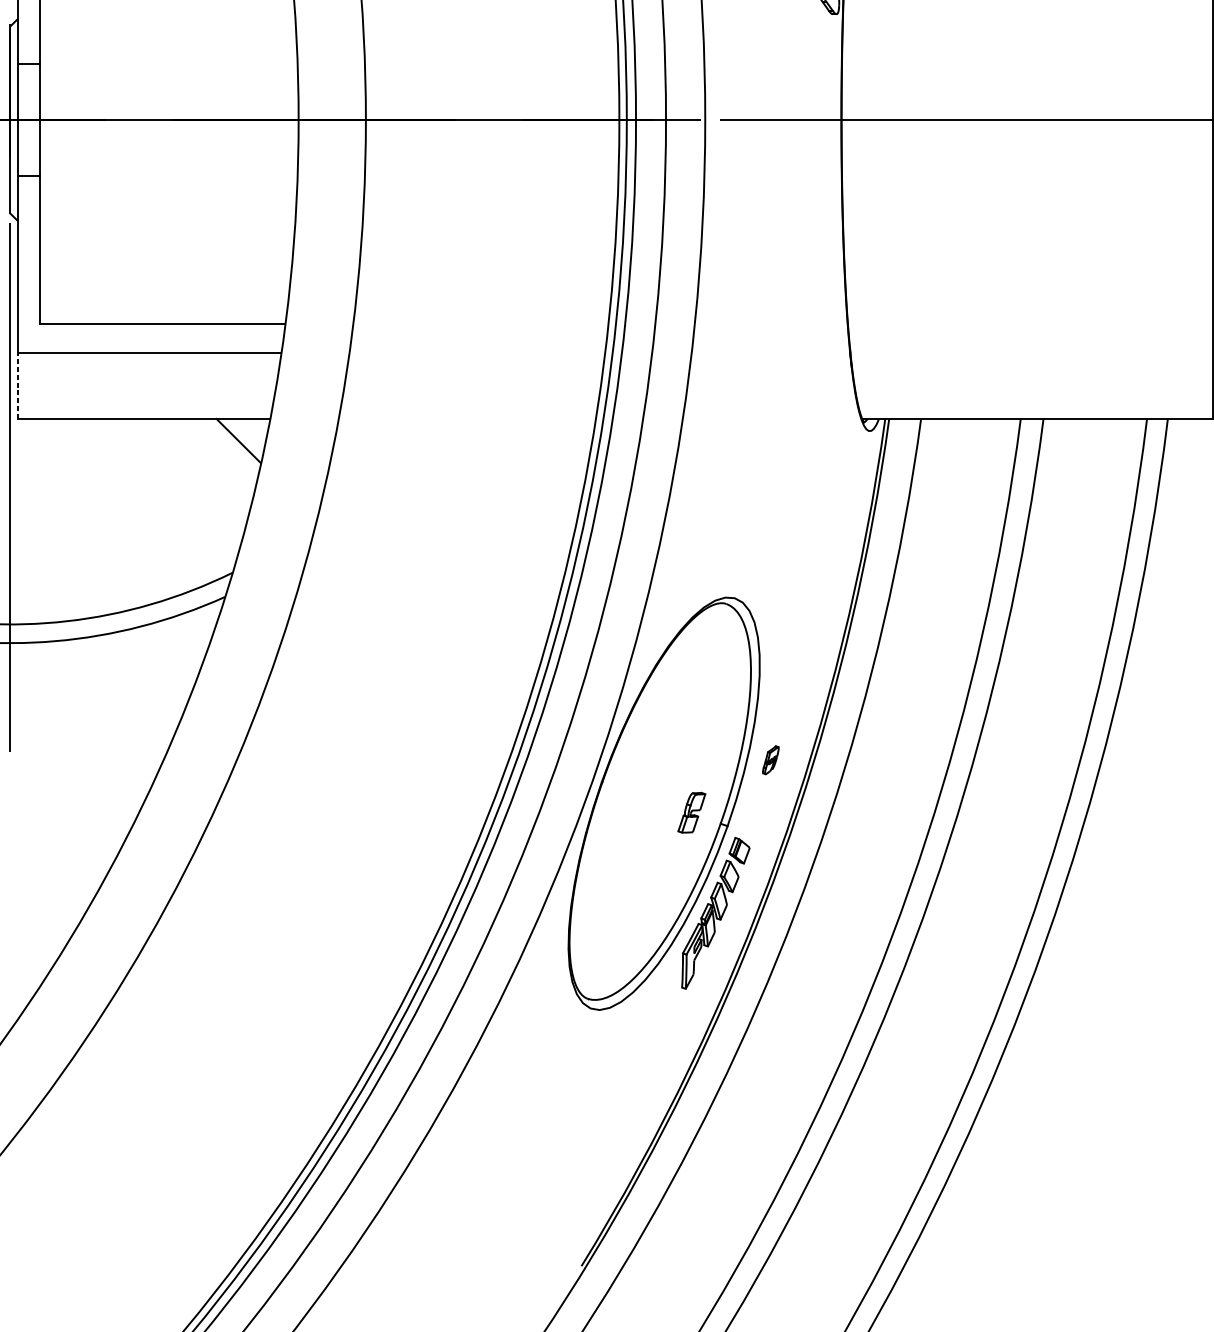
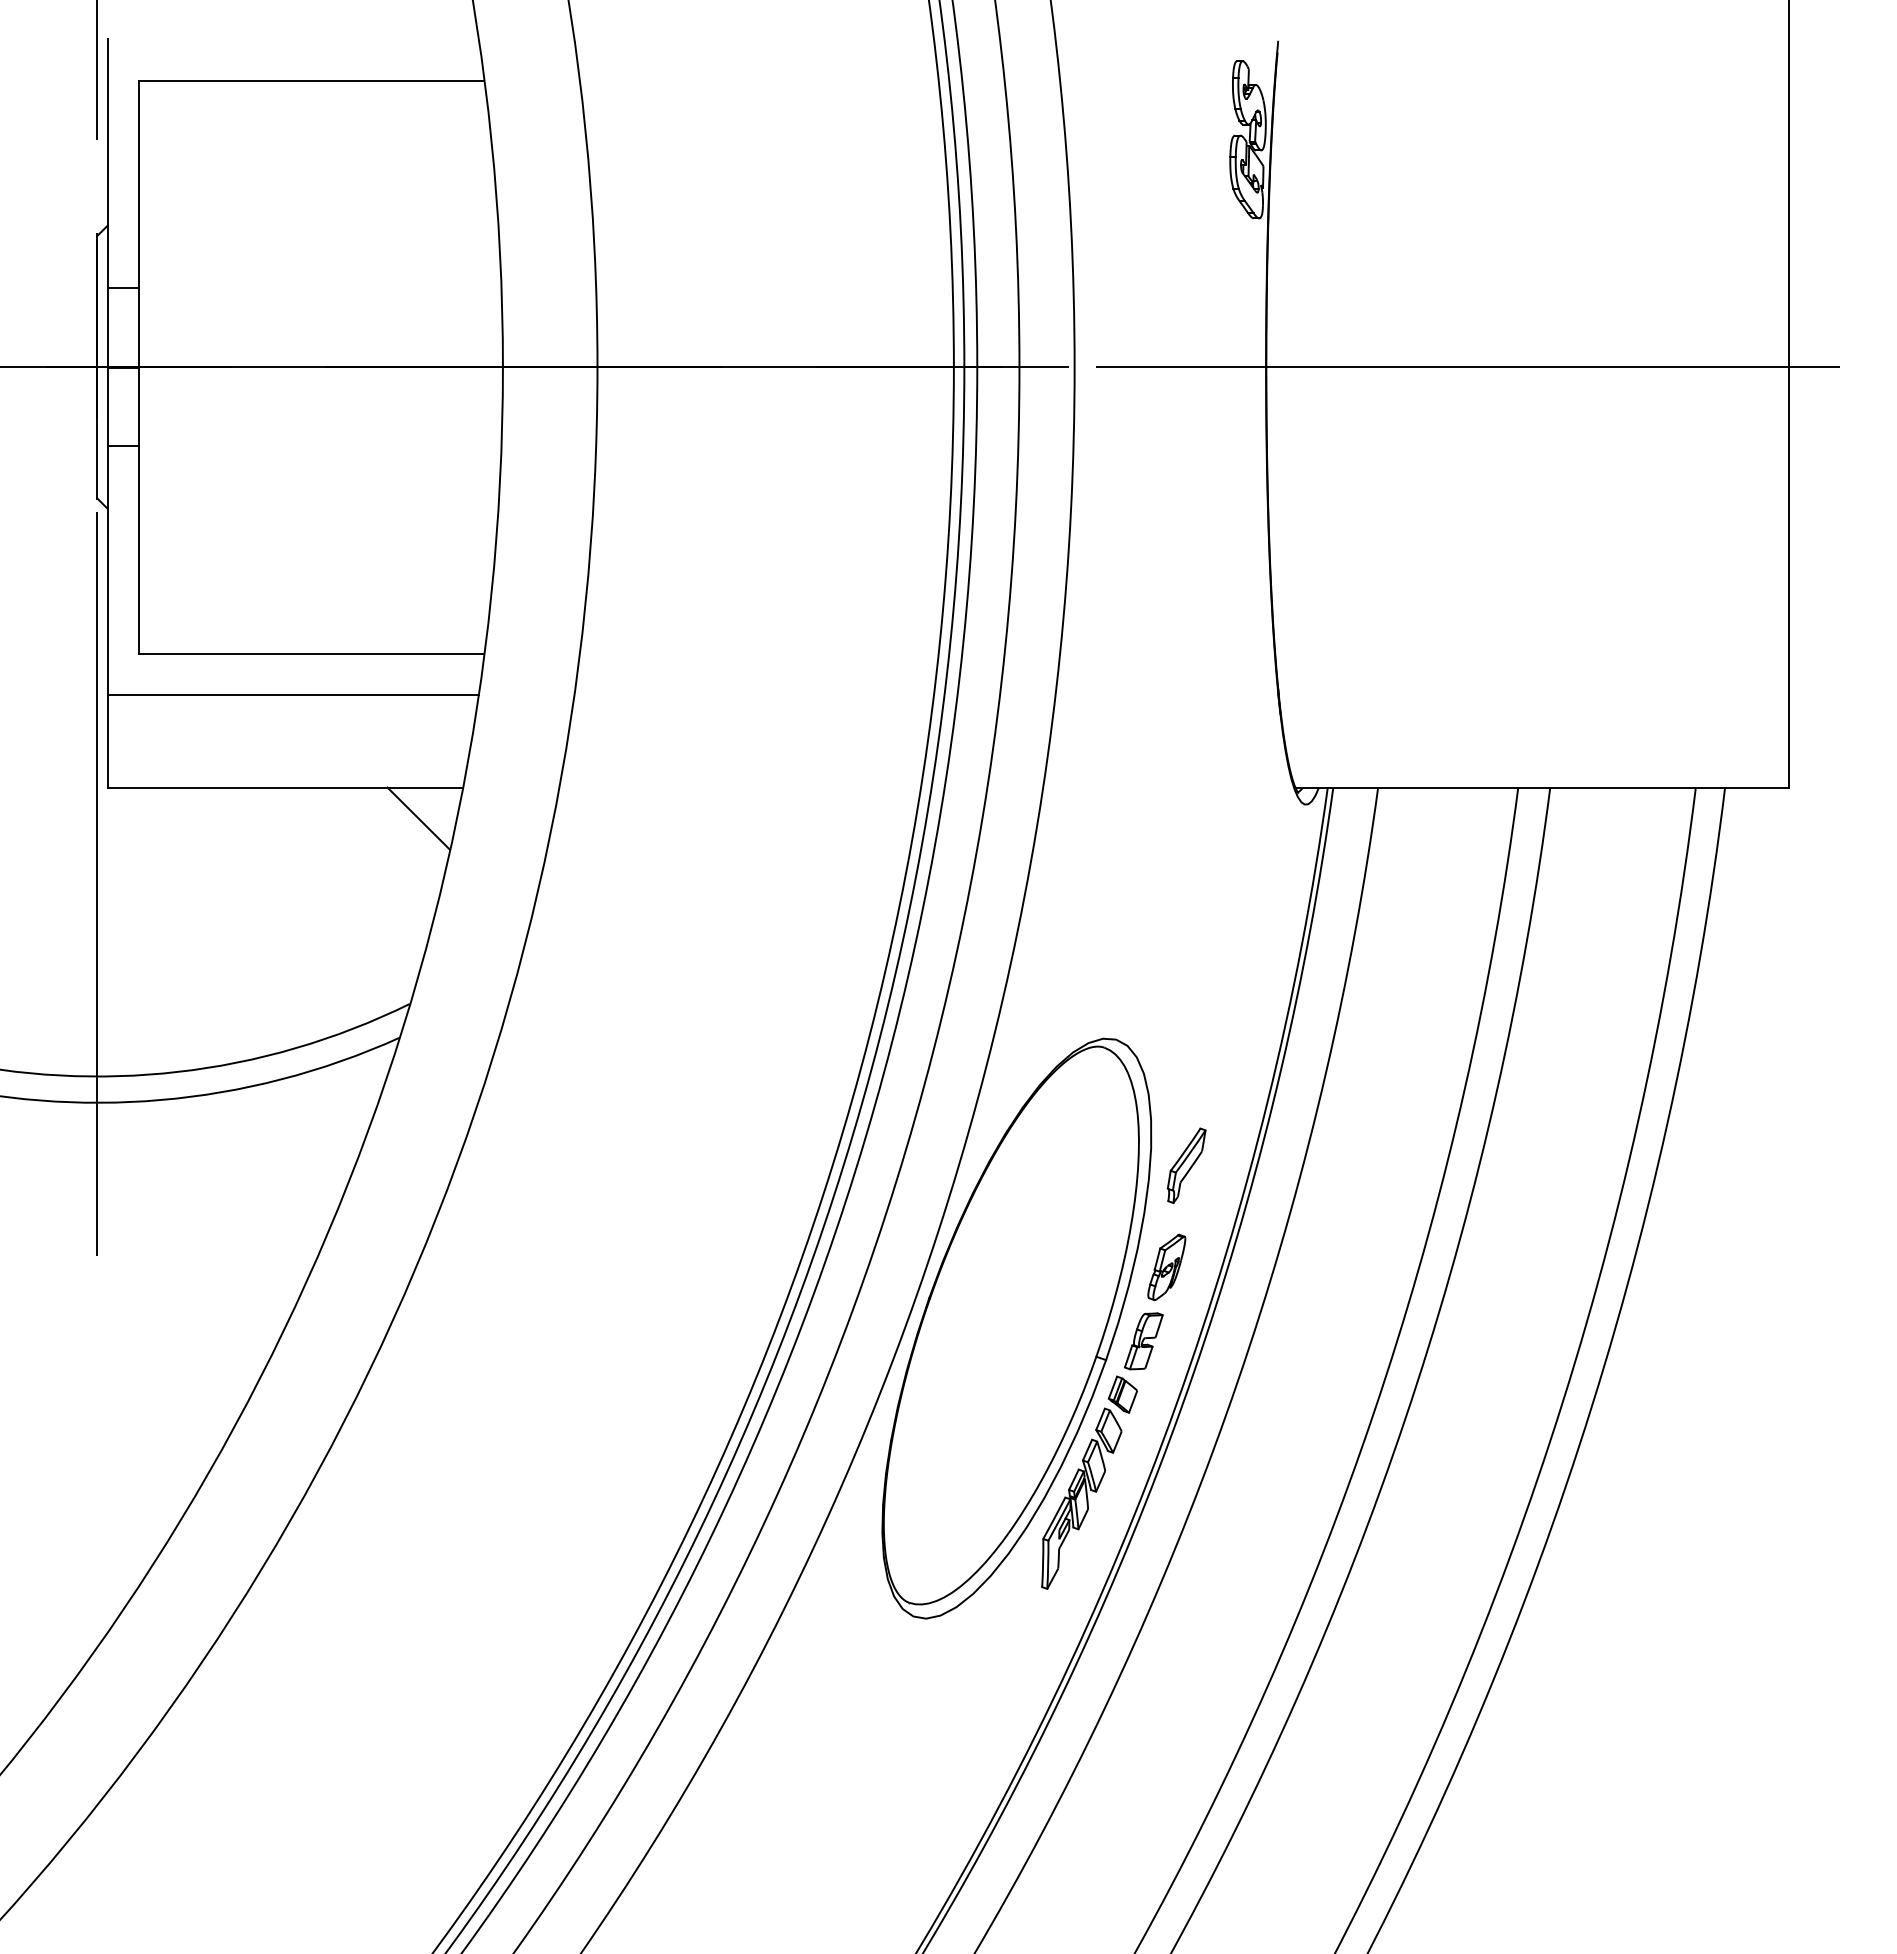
line: (17, 385) -> (107, 740), dashed -> solid
part: (784, 687) -> (1186, 1165), added
part: (770, 760) -> (1166, 1267), size x1.67
part: (691, 812) -> (1143, 1341), moved

